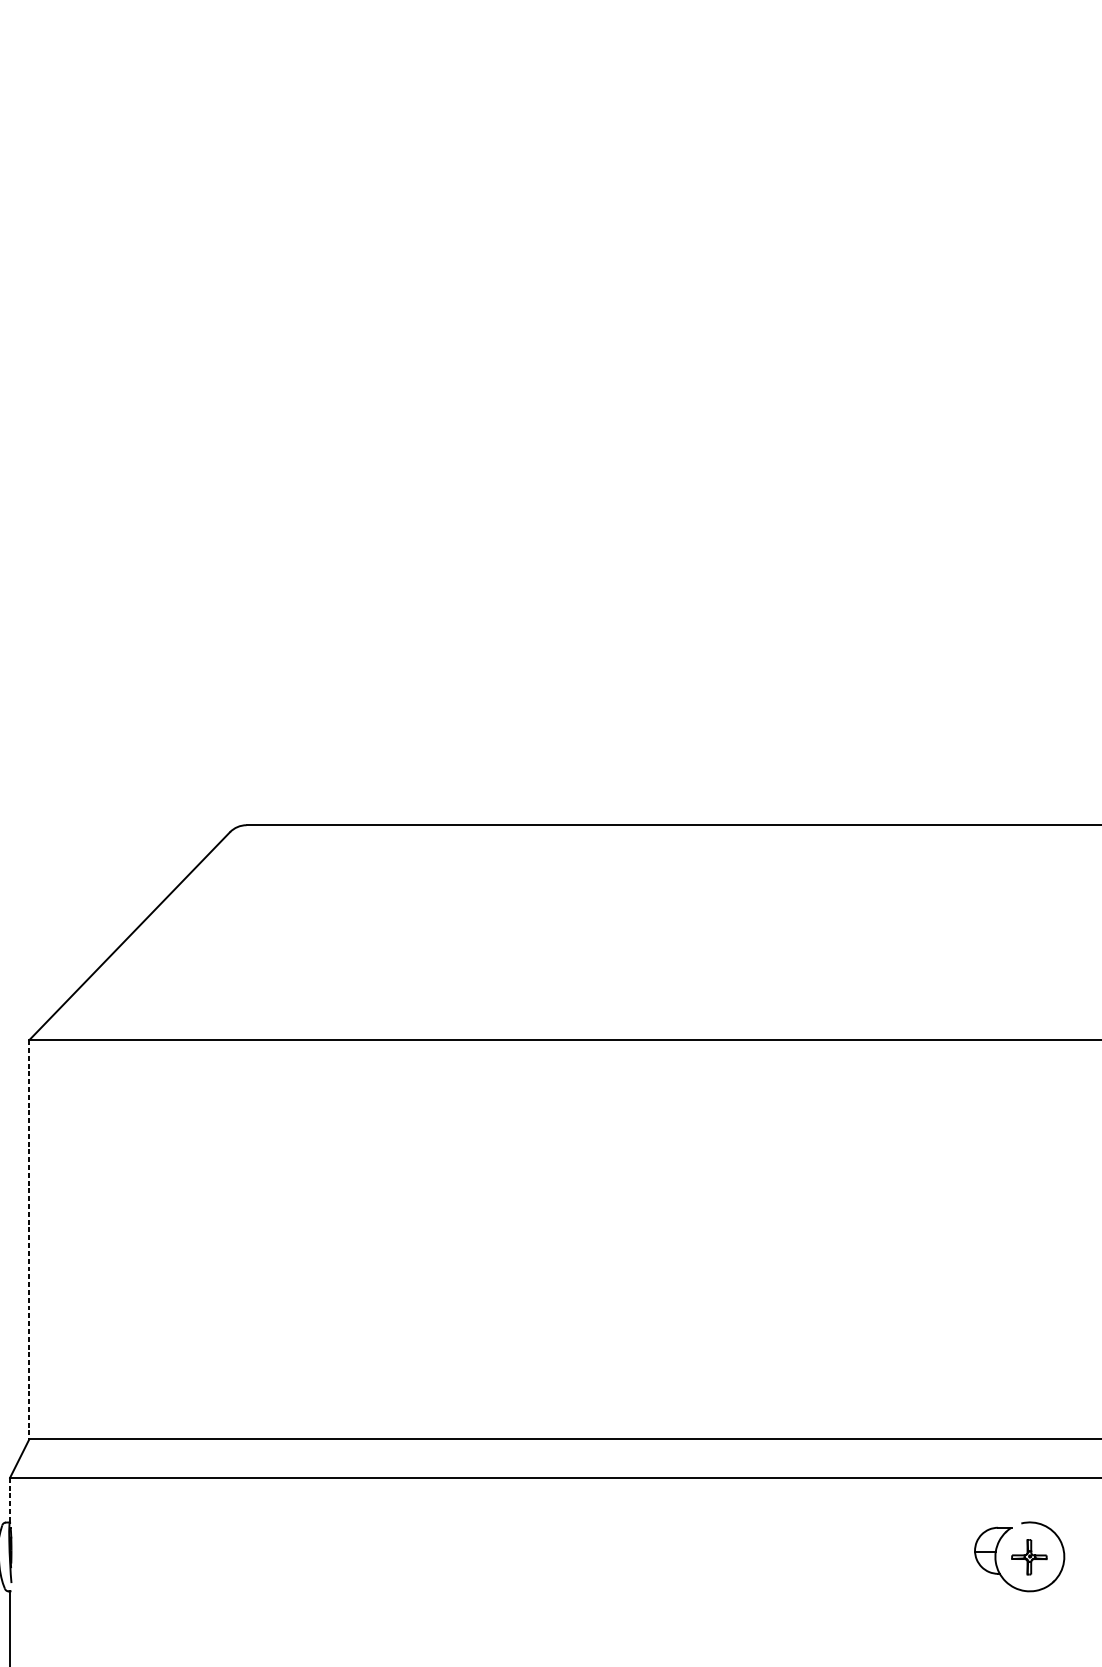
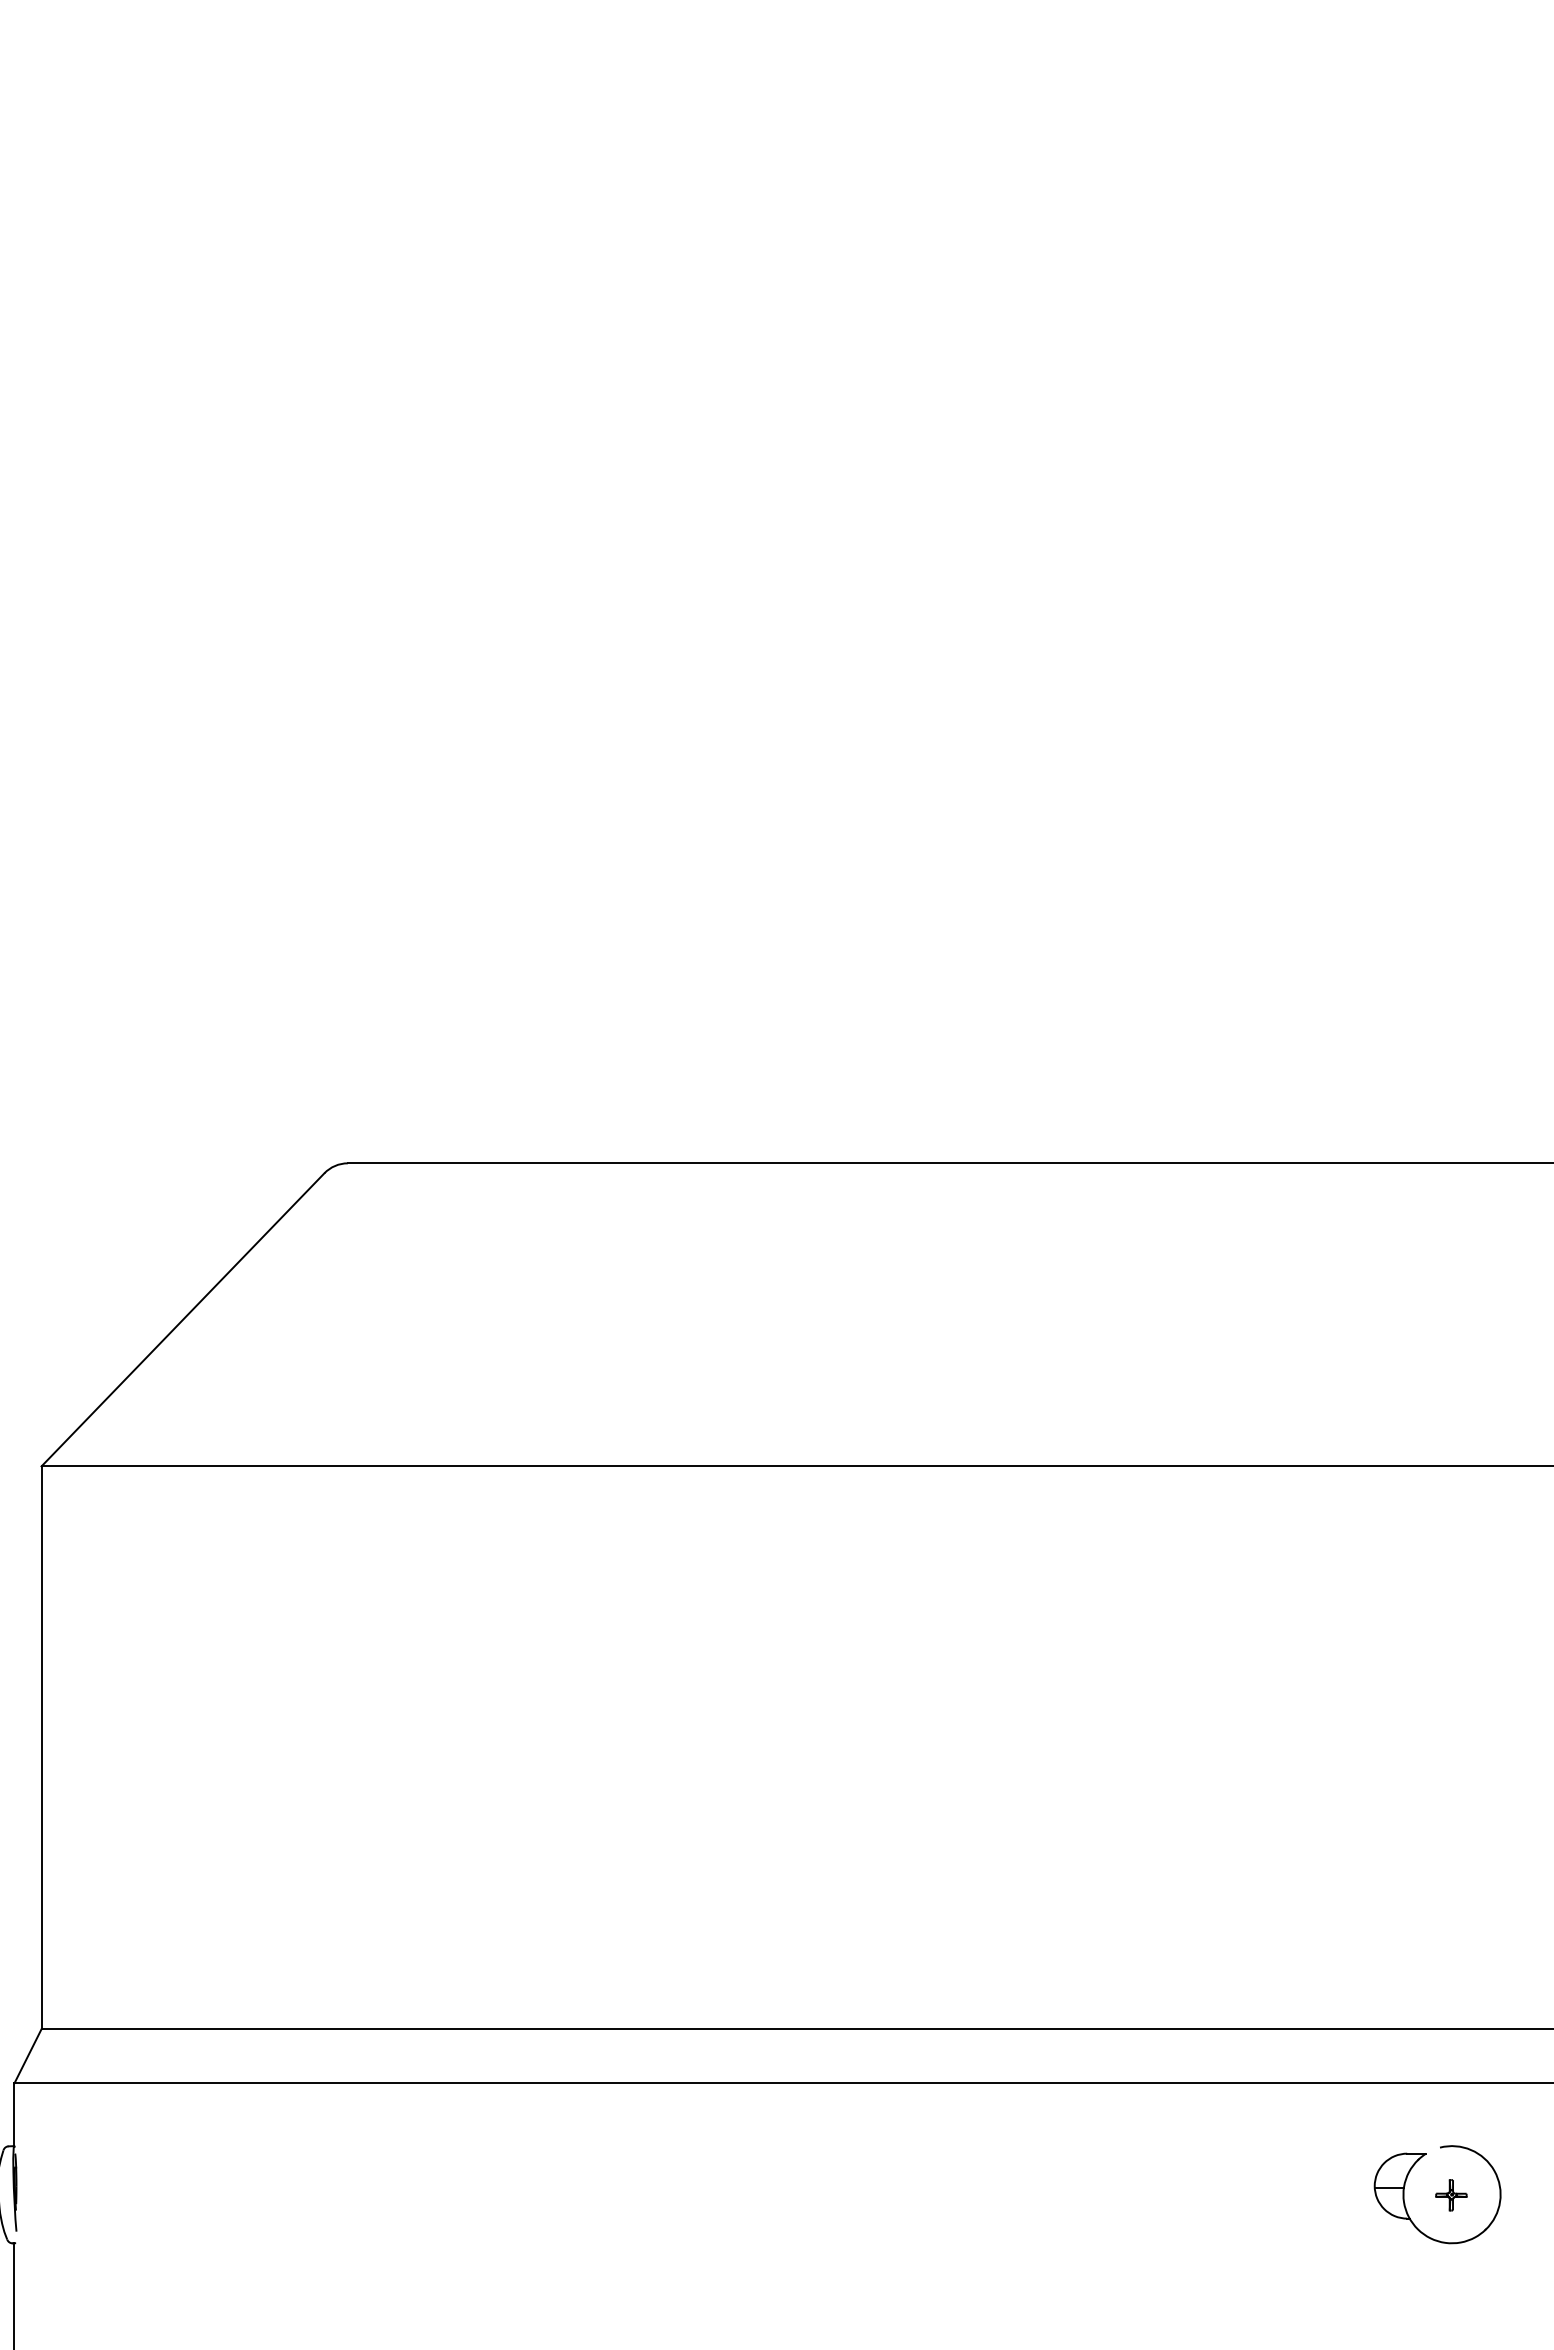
line: (29, 1240) -> (41, 1748), dashed -> solid
line: (10, 1499) -> (14, 2114), dashed -> solid
part: (1029, 1557) -> (1451, 2195), size x0.62

